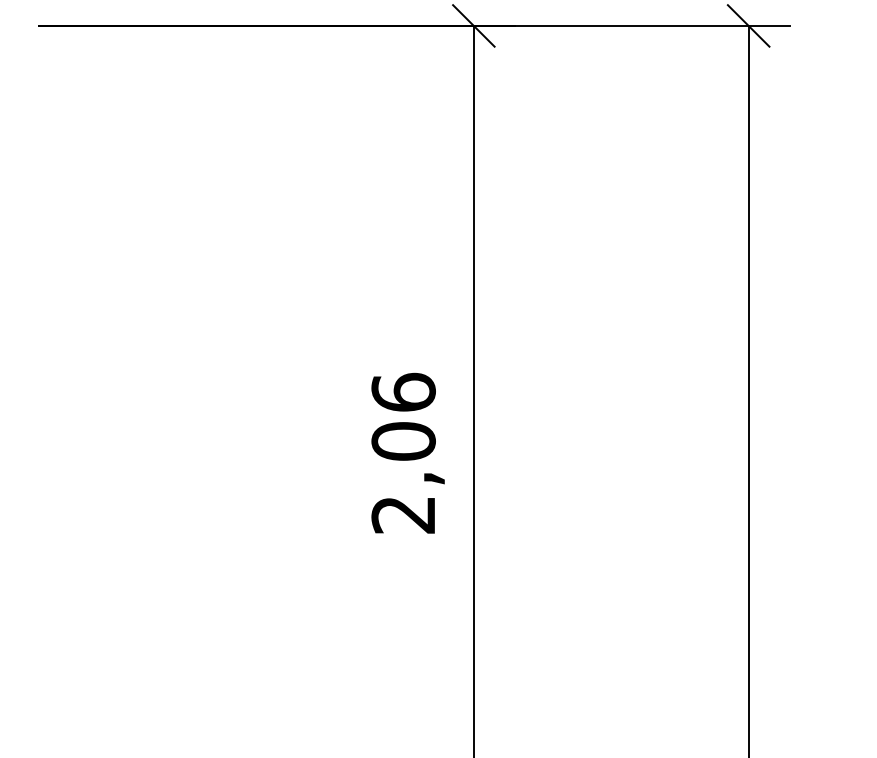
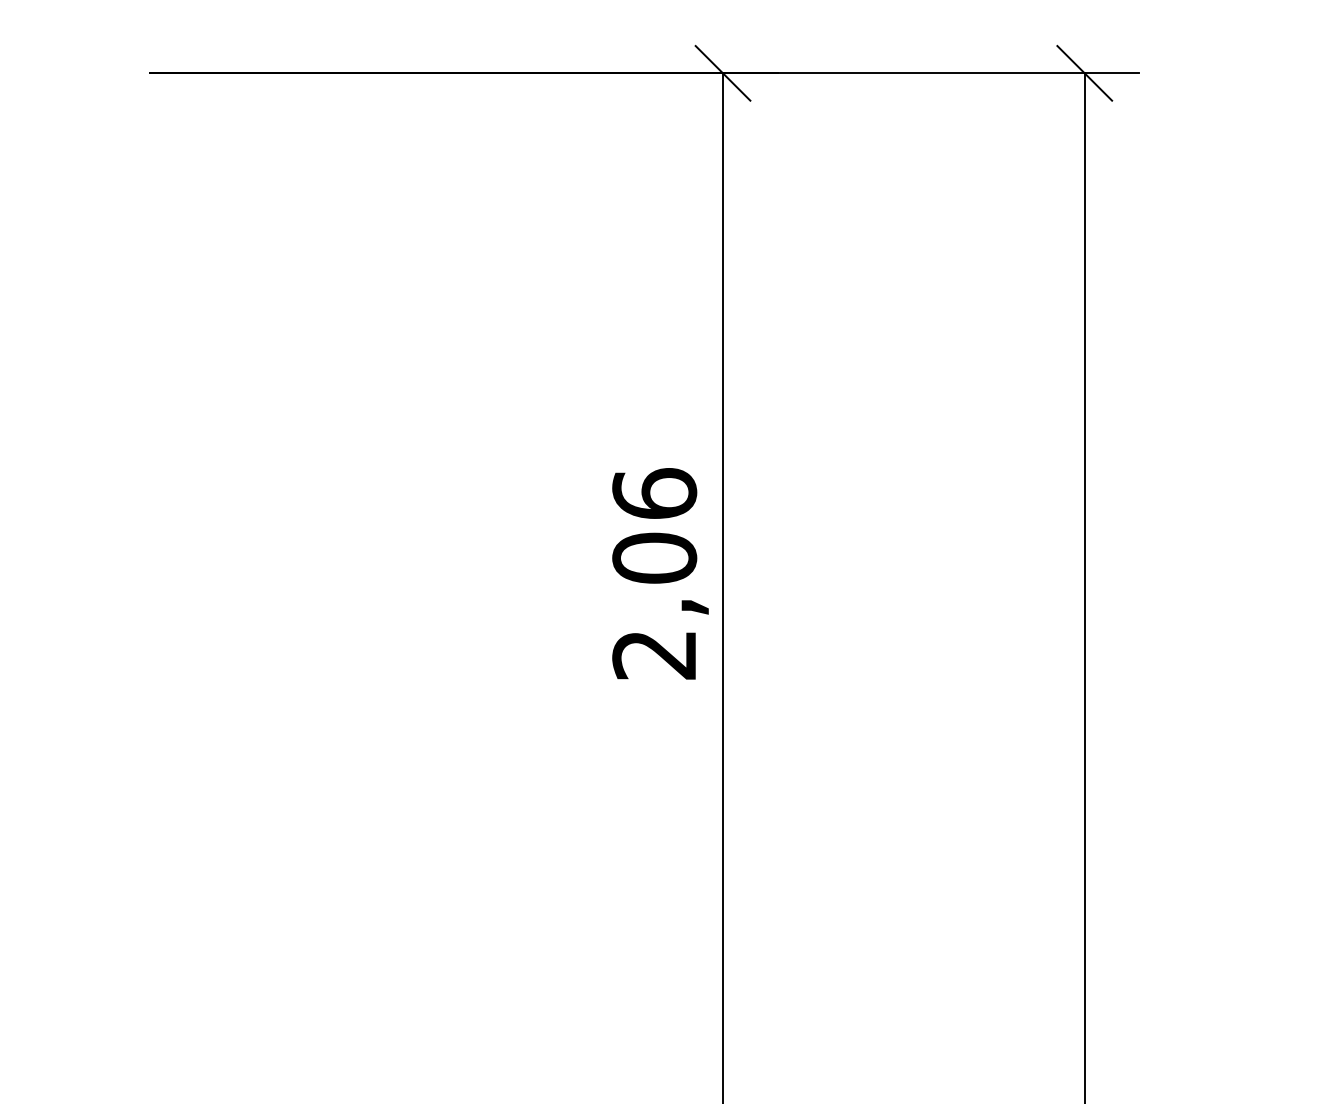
text: (408, 453) -> (660, 573), moved

